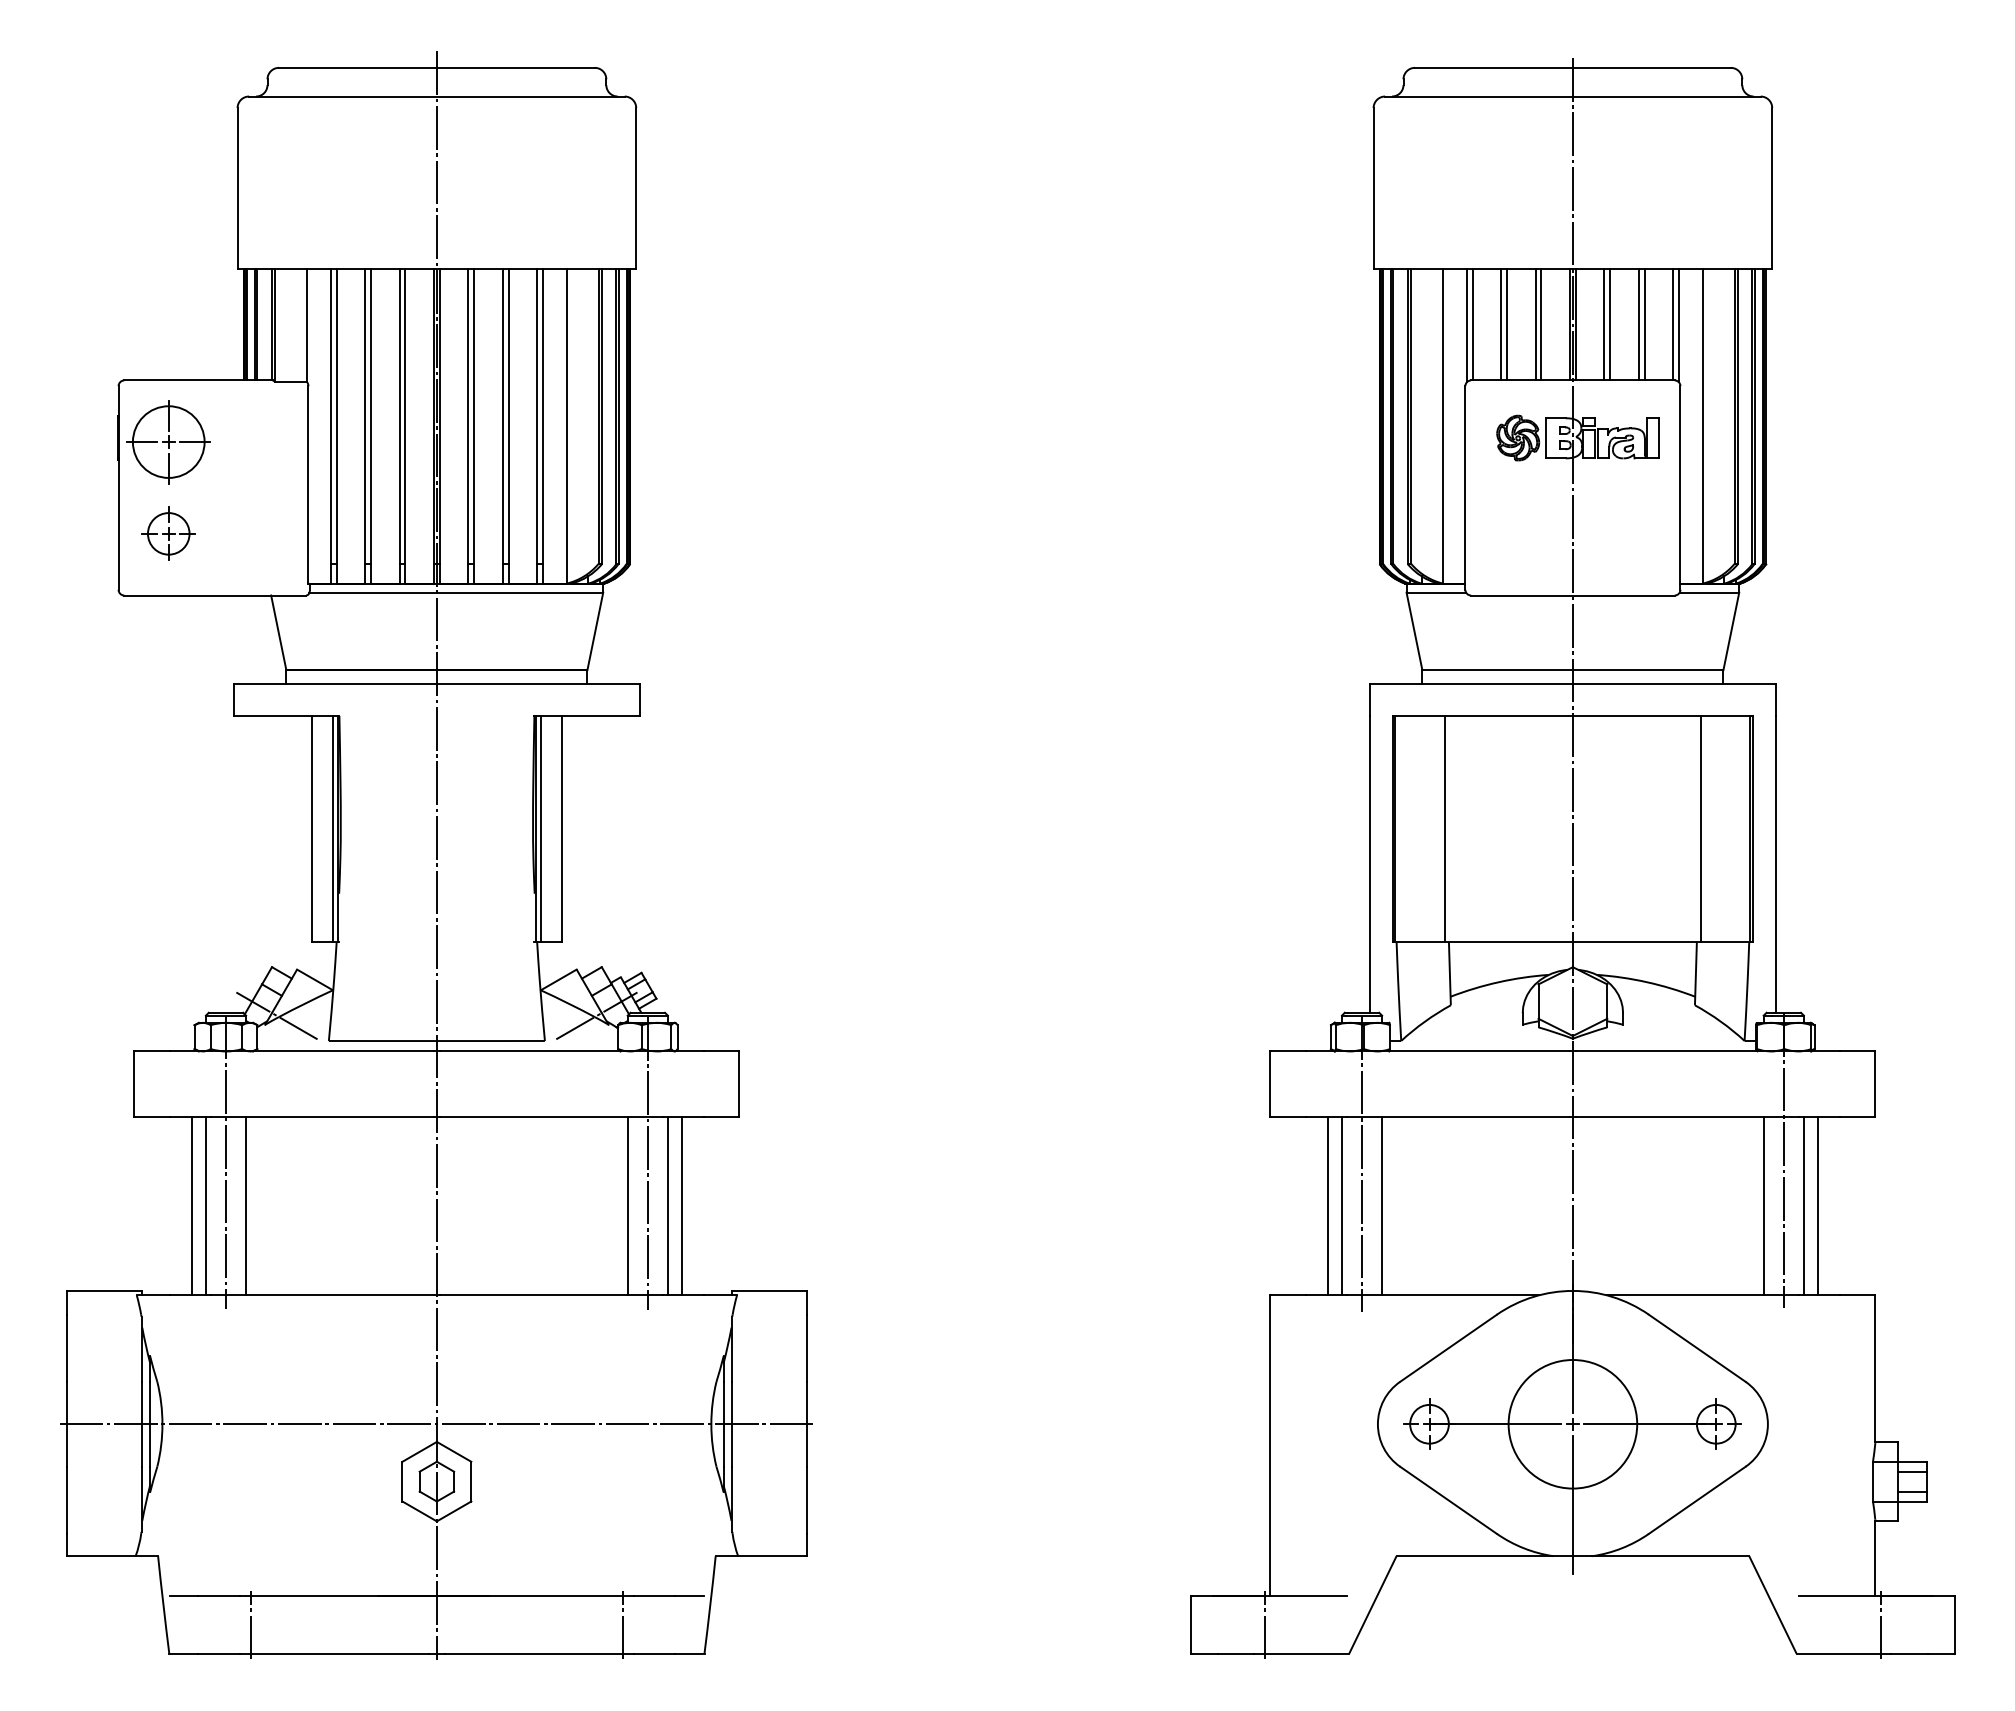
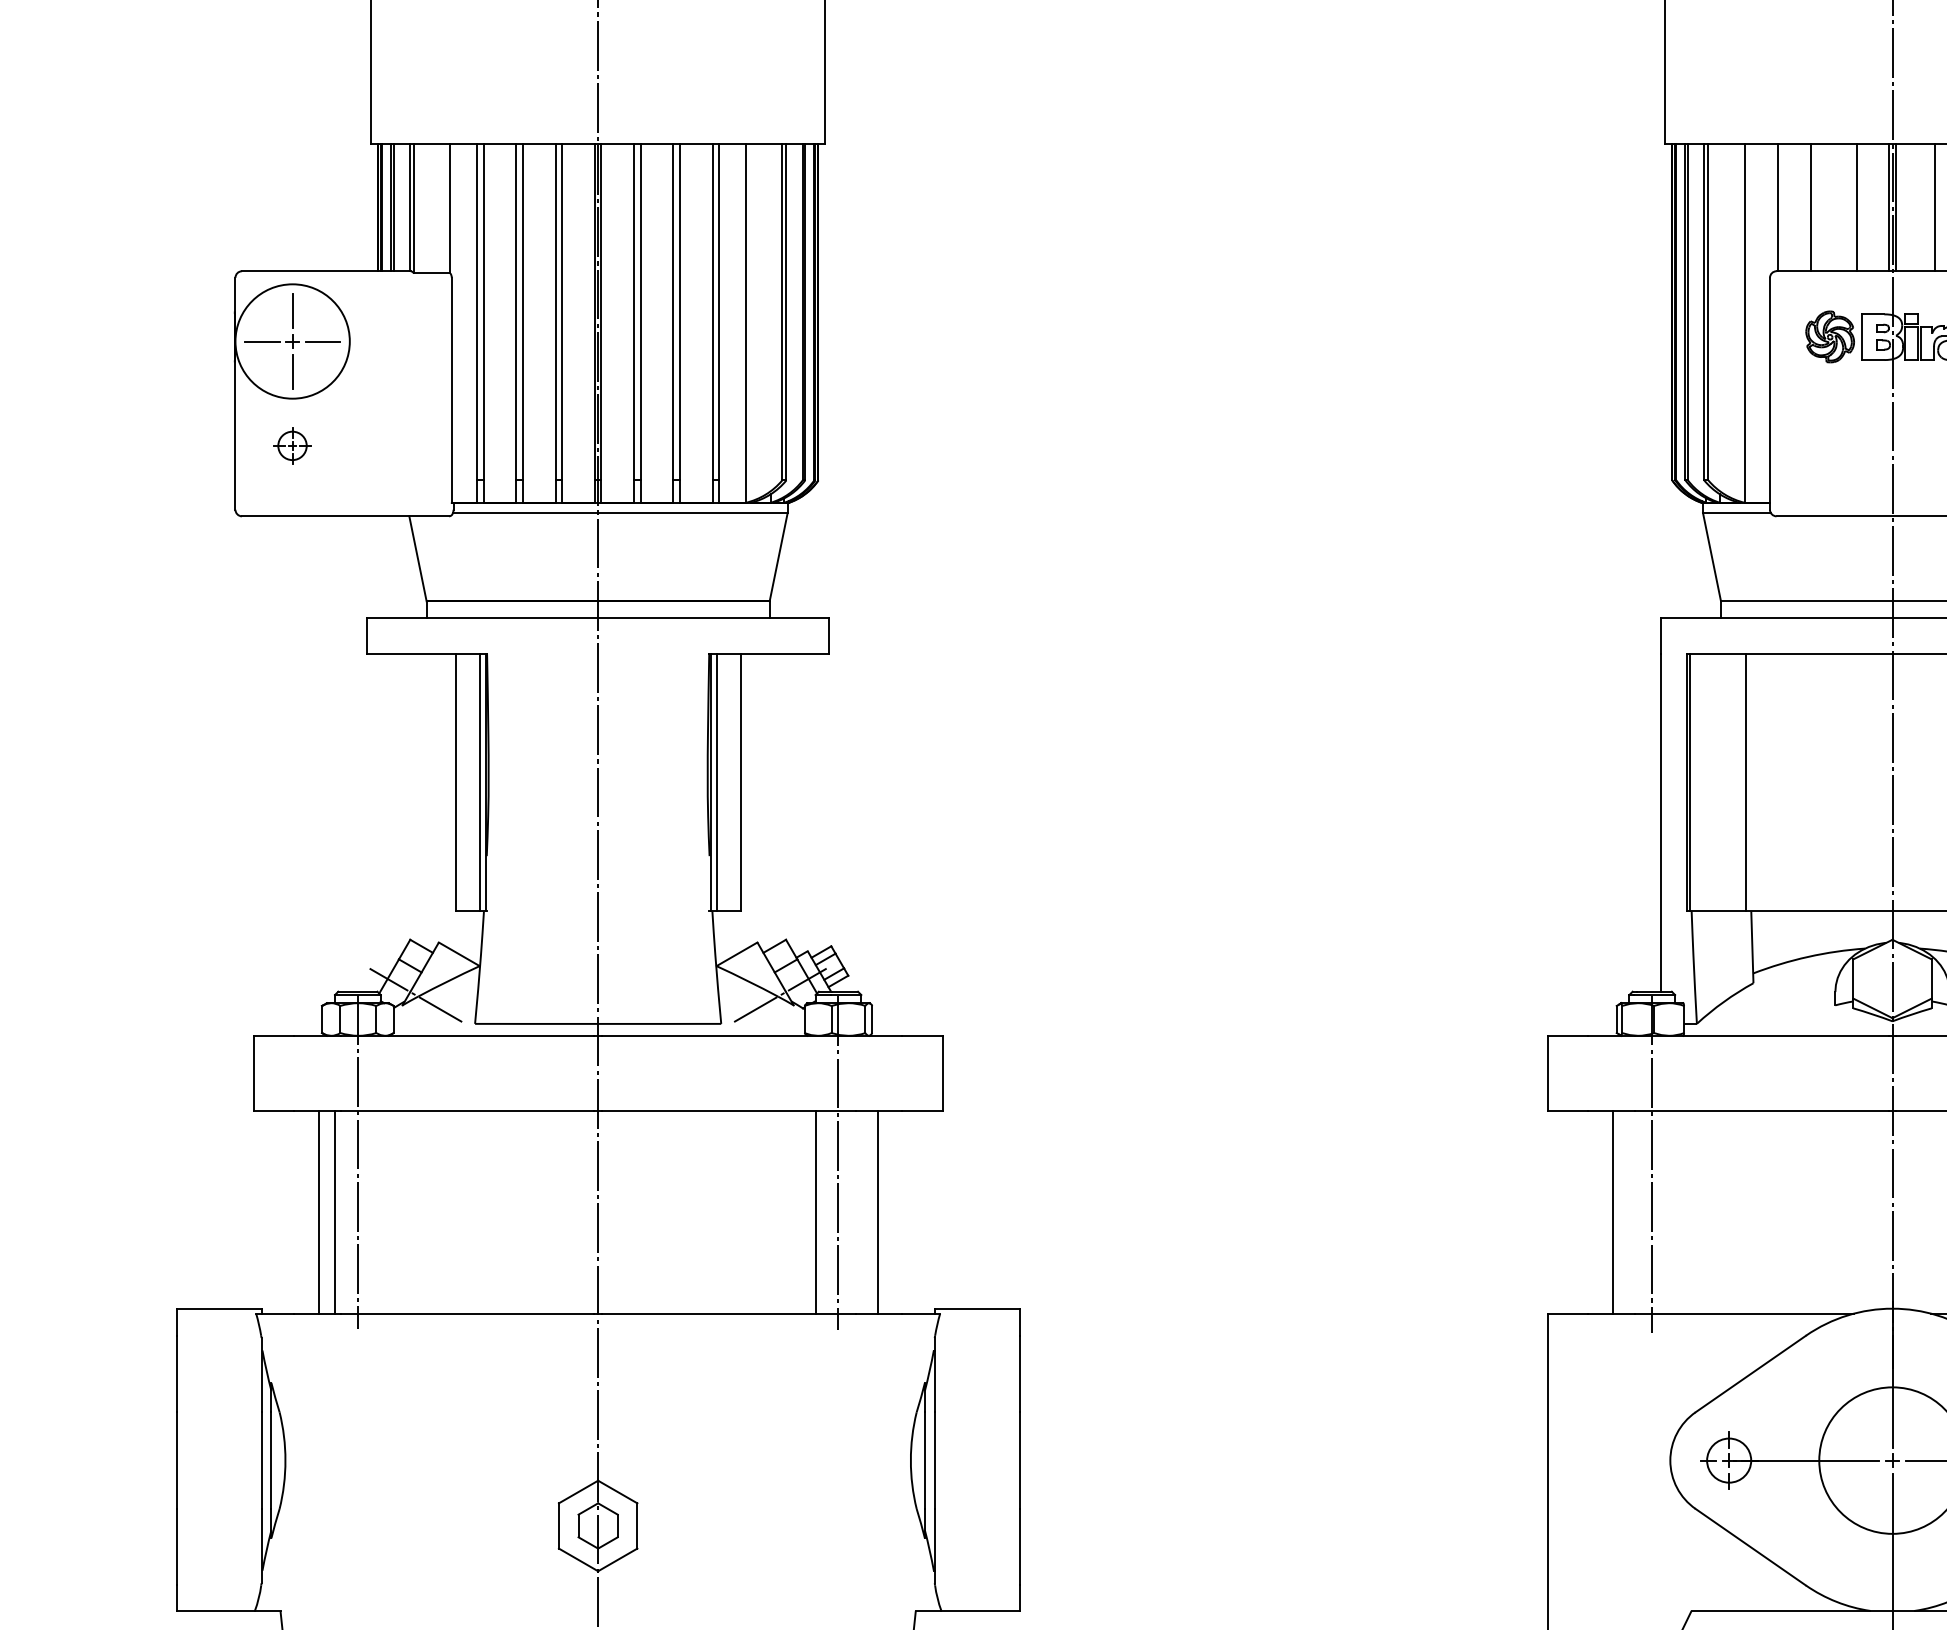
line: (1506, 324) -> (1816, 207), removed
line: (1535, 324) -> (1849, 207), removed
line: (1604, 324) -> (1928, 207), removed
line: (1466, 325) -> (1771, 208), removed
circle: (168, 441) -> (292, 340), size x1.4
part: (168, 533) -> (292, 445), size x0.6
line: (246, 1206) -> (381, 1212), removed
line: (667, 1206) -> (860, 1212), removed
line: (1341, 1206) -> (1628, 1212), removed
line: (1382, 1206) -> (1675, 1212), removed
line: (436, 1424) -> (597, 1460), removed

